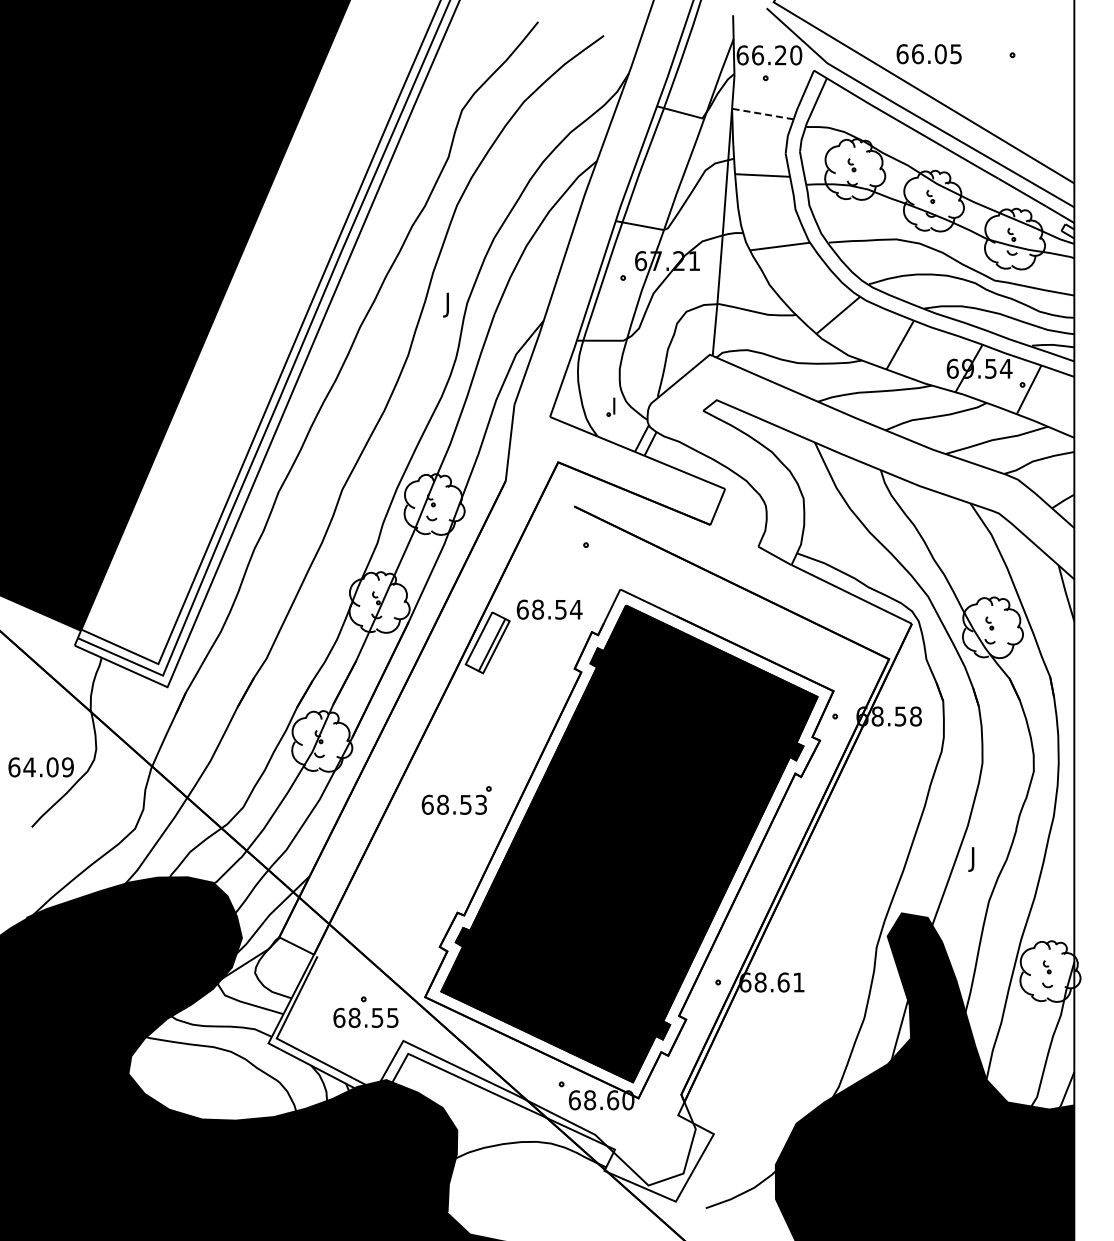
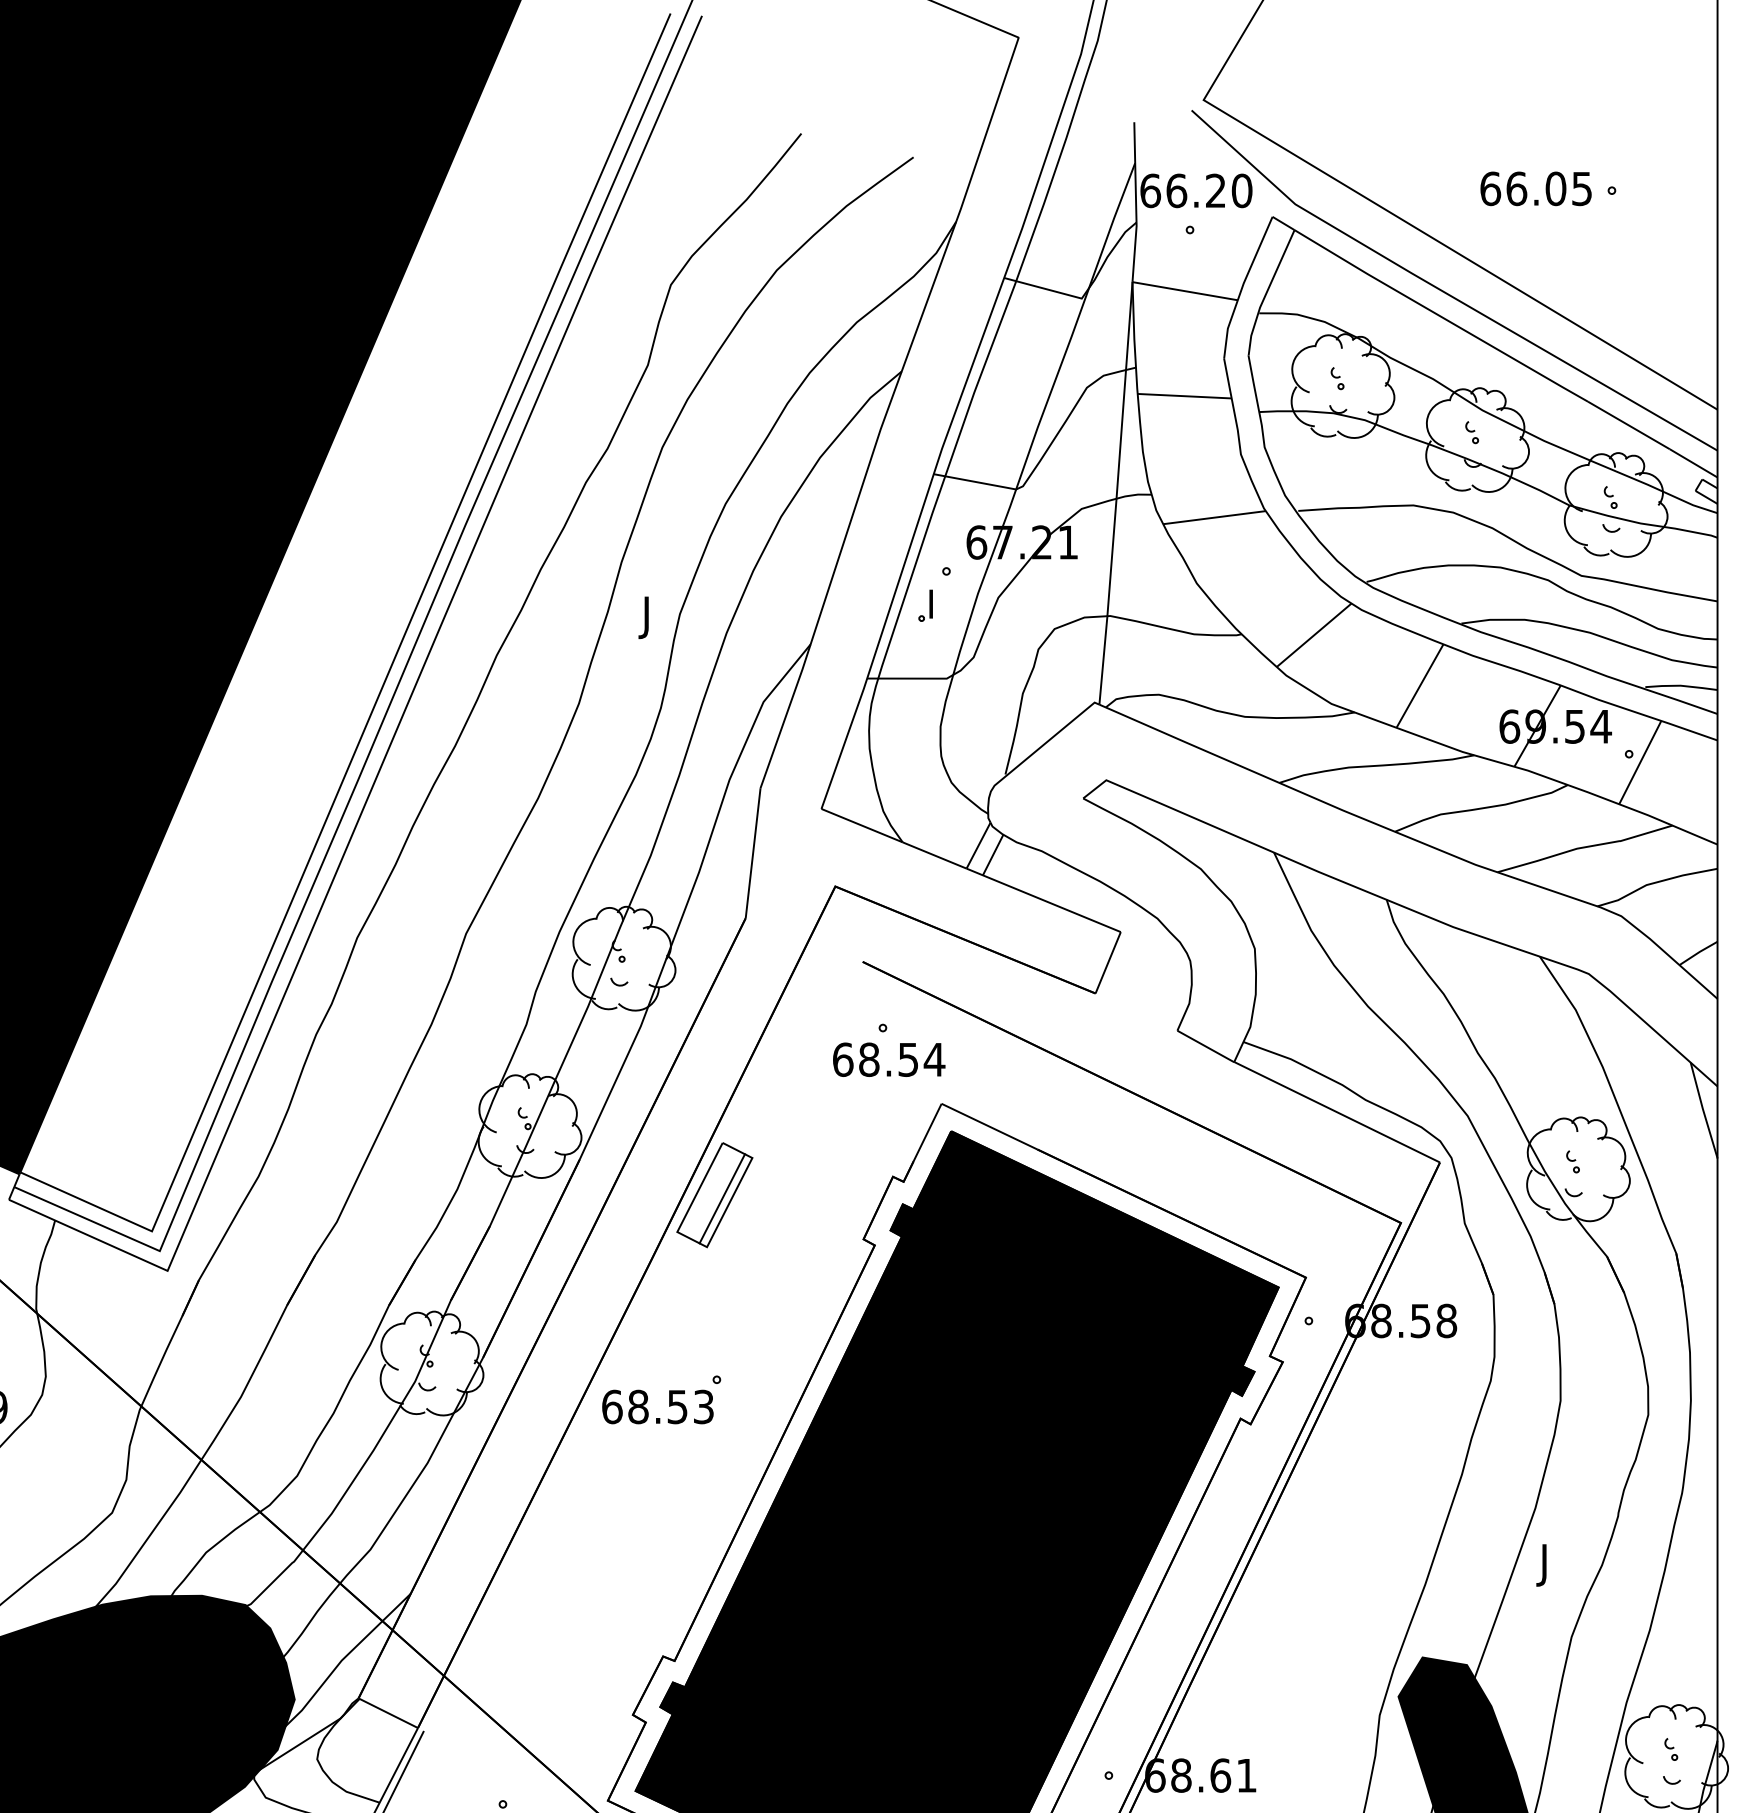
text: (928, 54) -> (1534, 189), moved
line: (762, 113) -> (1184, 290), dashed -> solid
part: (610, 406) -> (924, 604), moved
text: (549, 609) -> (888, 1059), moved
part: (456, 800) -> (661, 1399), moved

